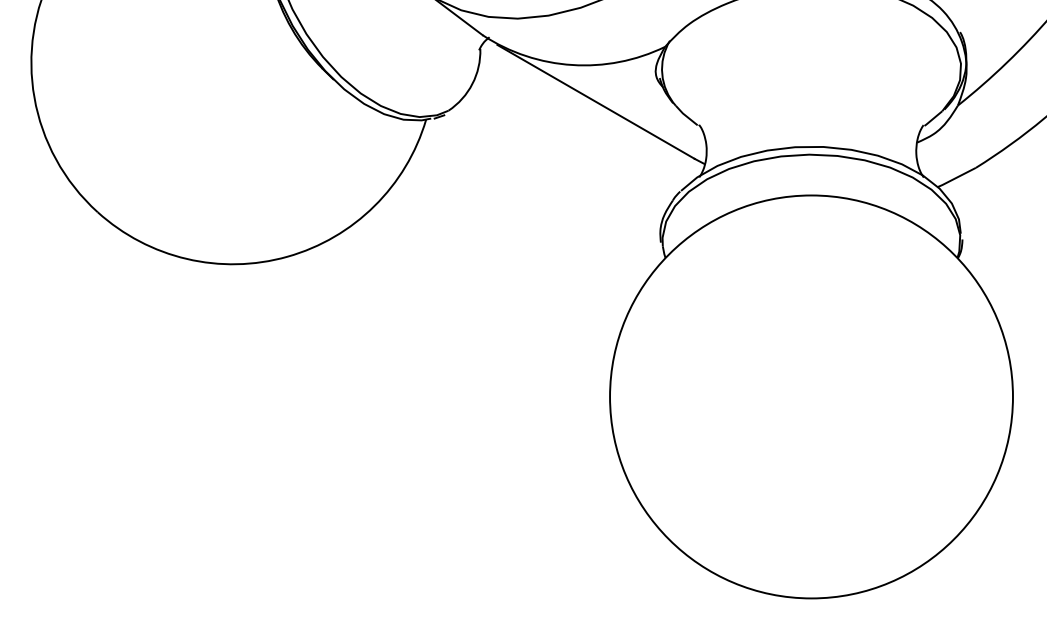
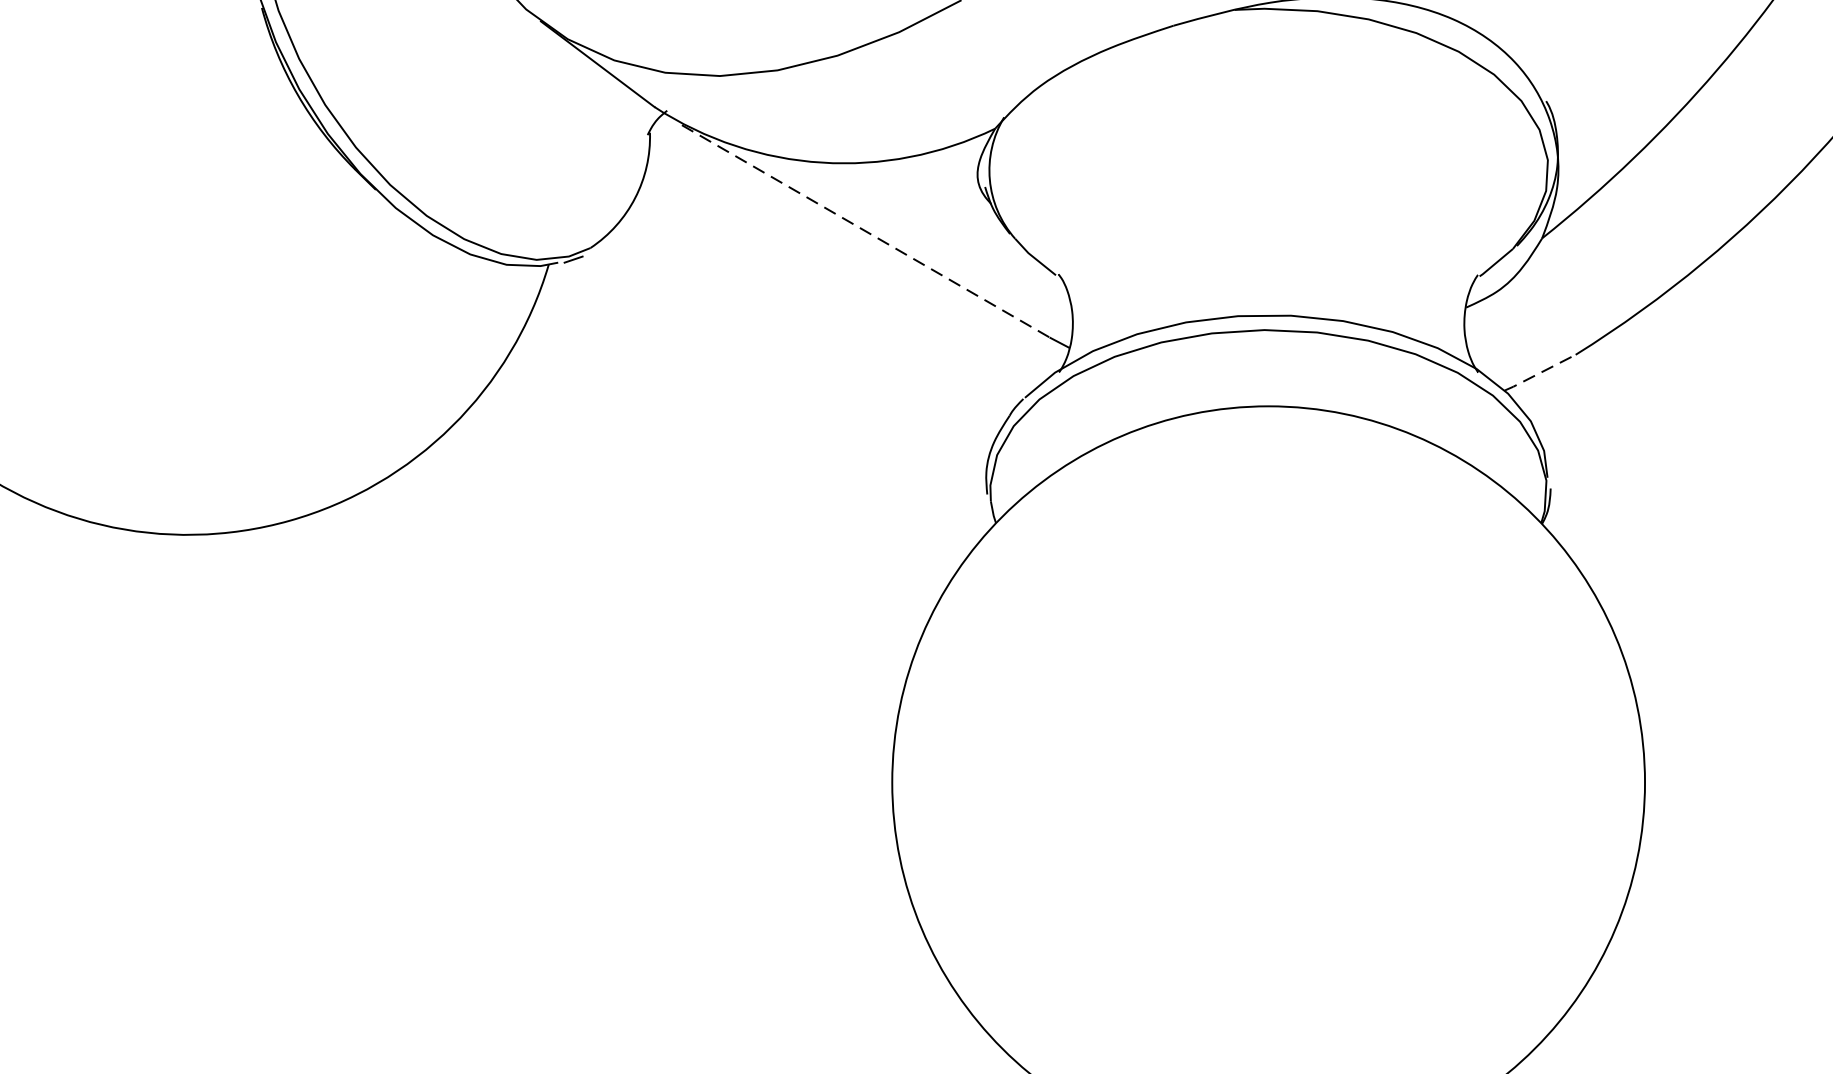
line: (596, 101) -> (866, 230), solid -> dashed
line: (956, 177) -> (1539, 372), solid -> dashed

